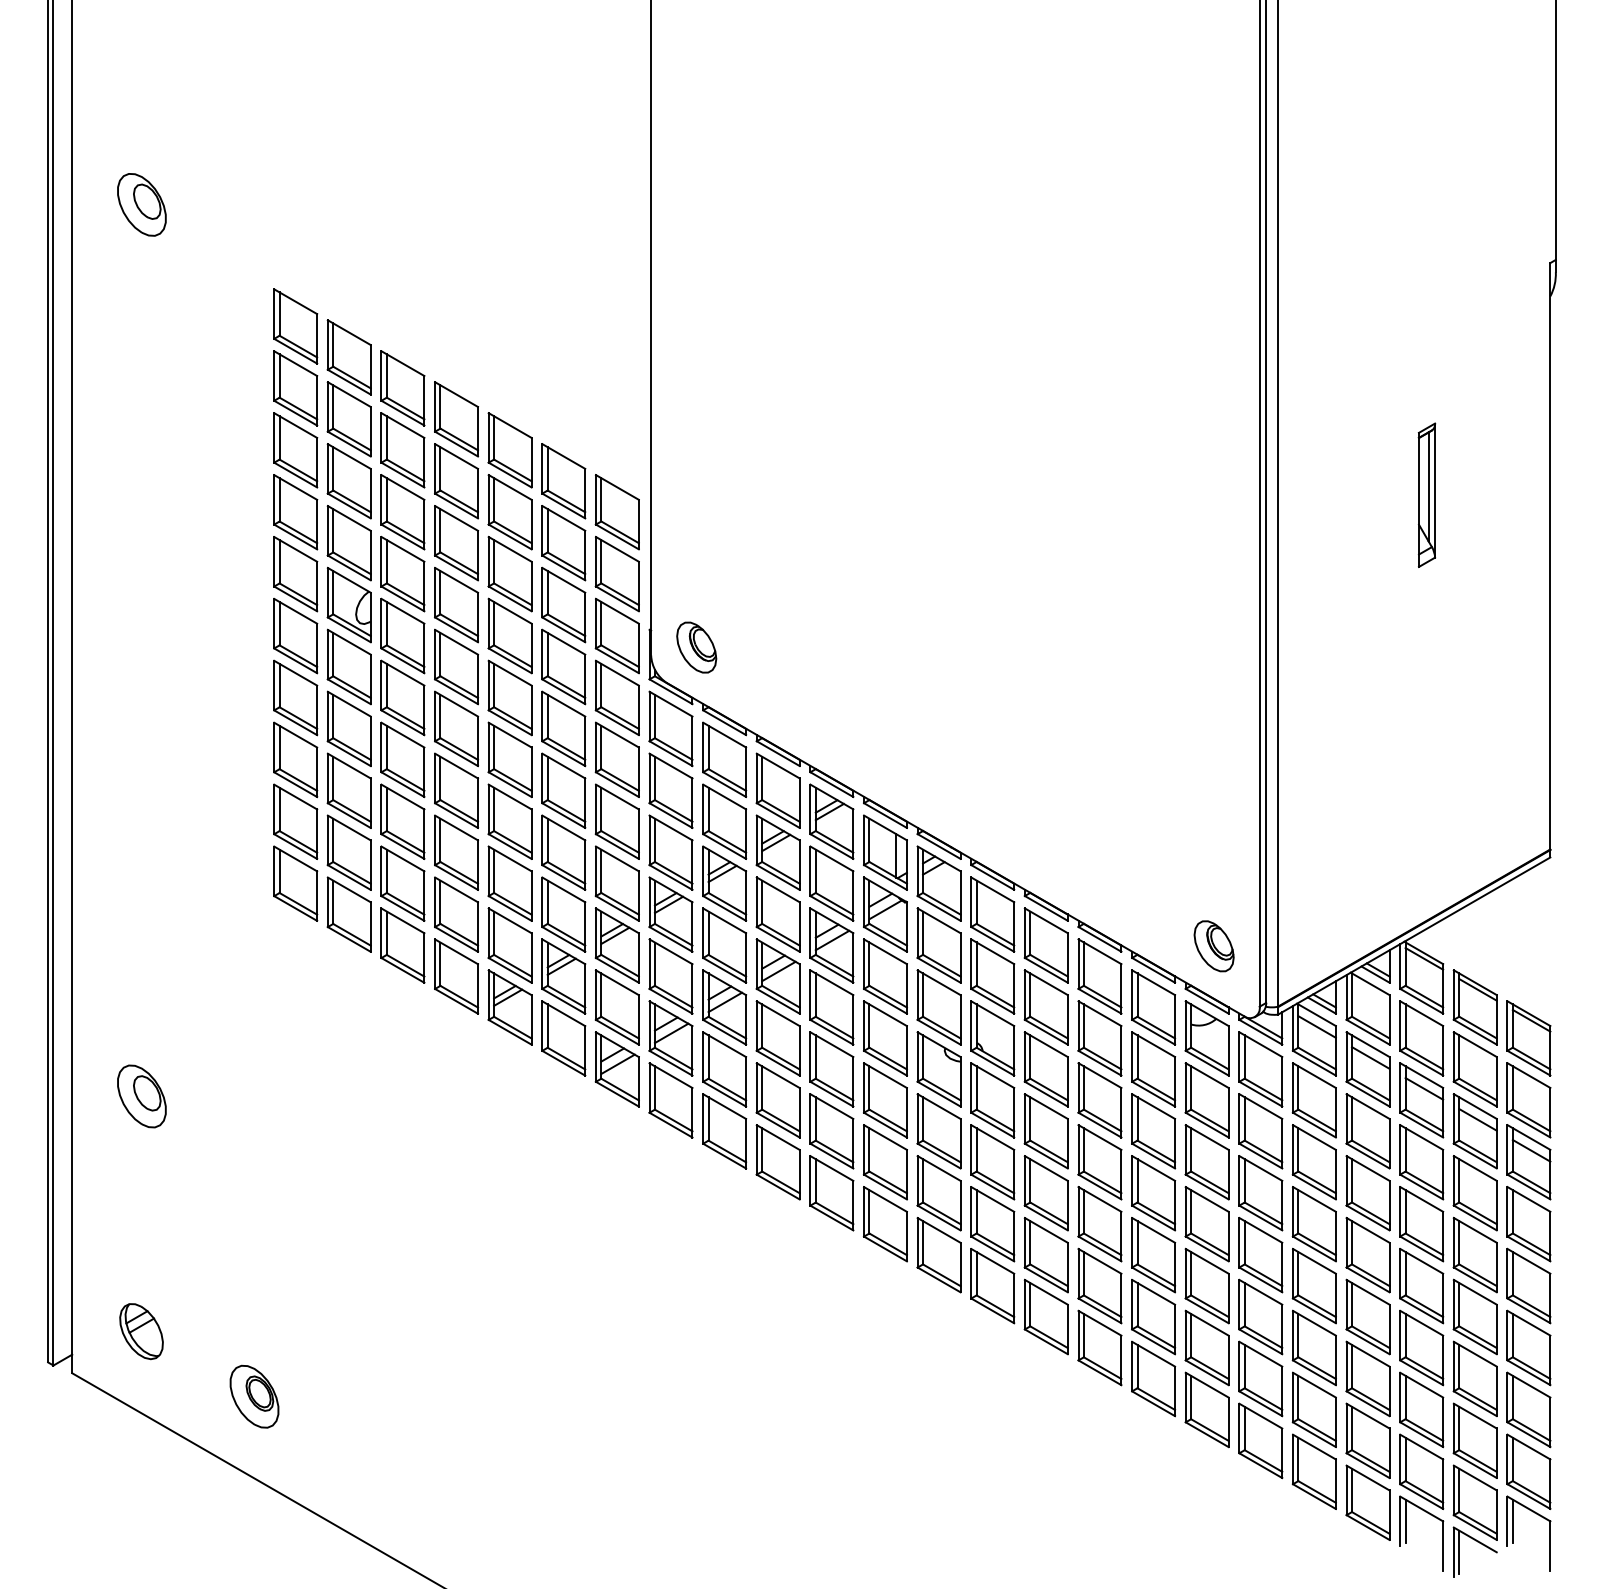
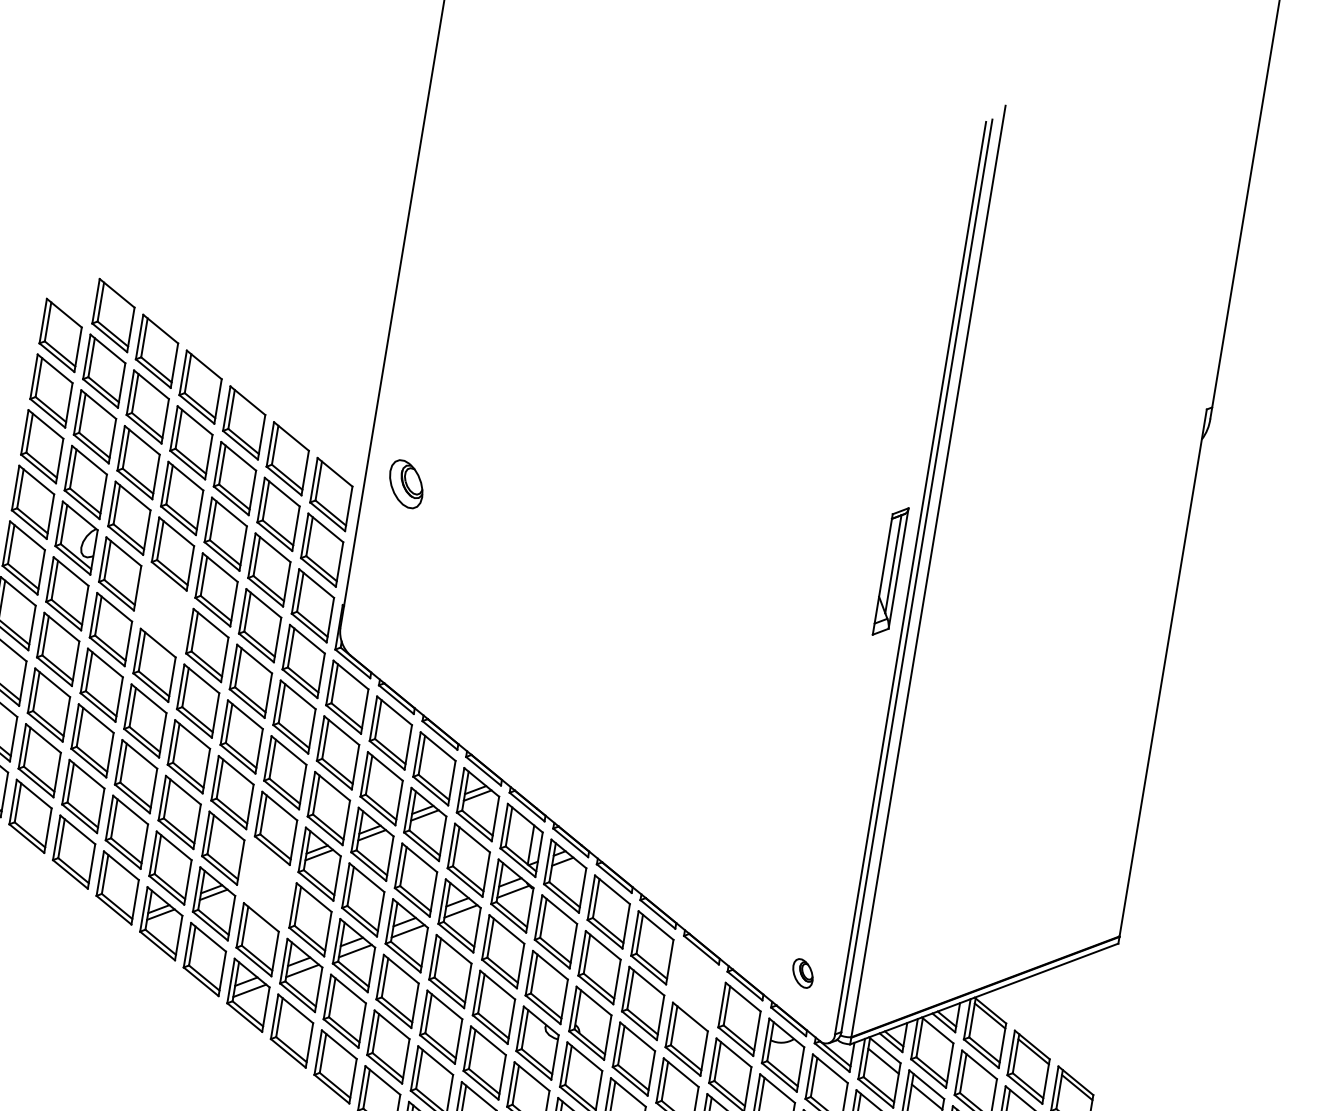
part: (295, 326) -> (69, 279), removed
part: (1426, 494) -> (890, 570), moved
part: (696, 647) -> (406, 484), moved
part: (456, 666) -> (163, 609), removed
part: (616, 945) -> (266, 883), removed
part: (1213, 946) -> (802, 973), size x0.6
part: (1099, 976) -> (695, 983), removed

